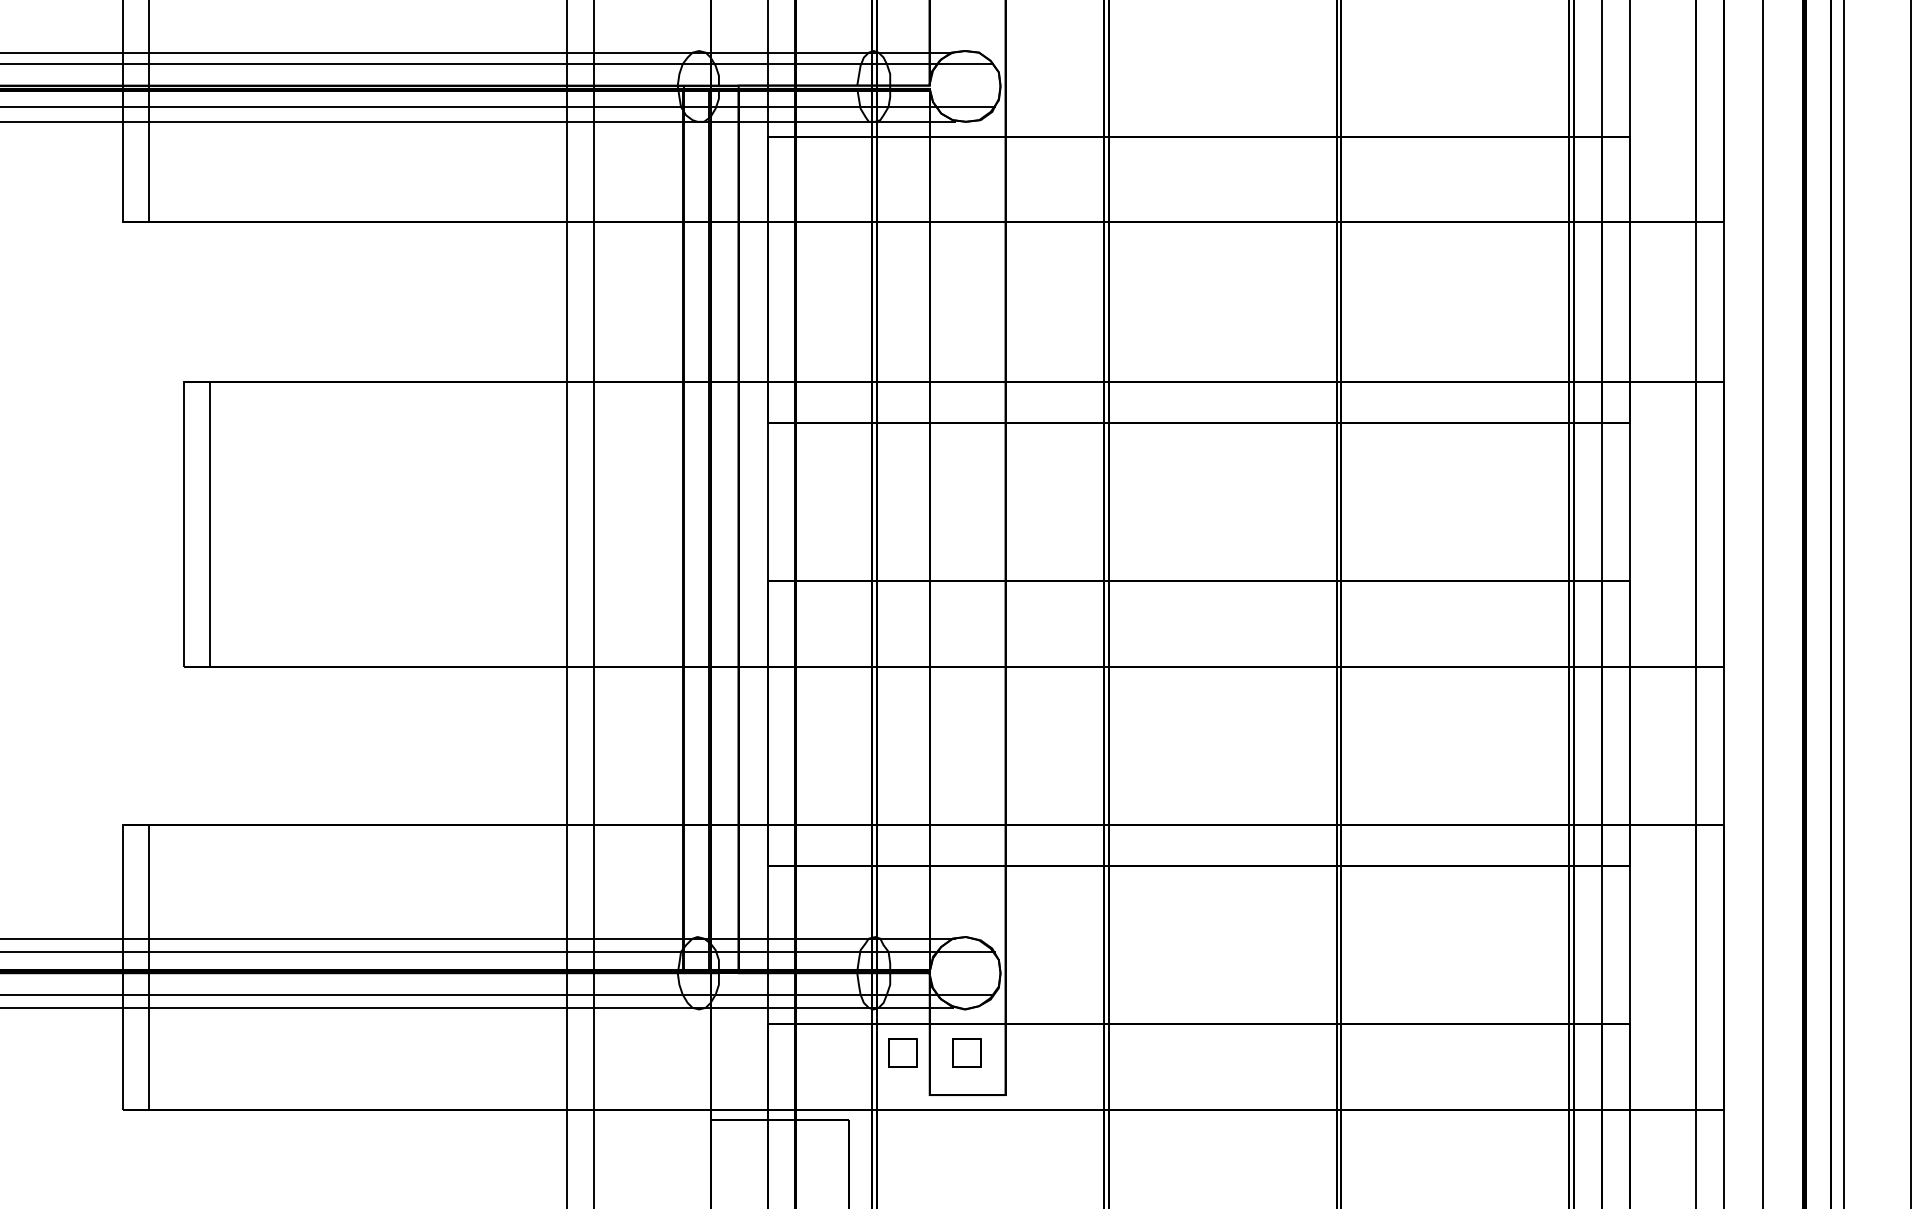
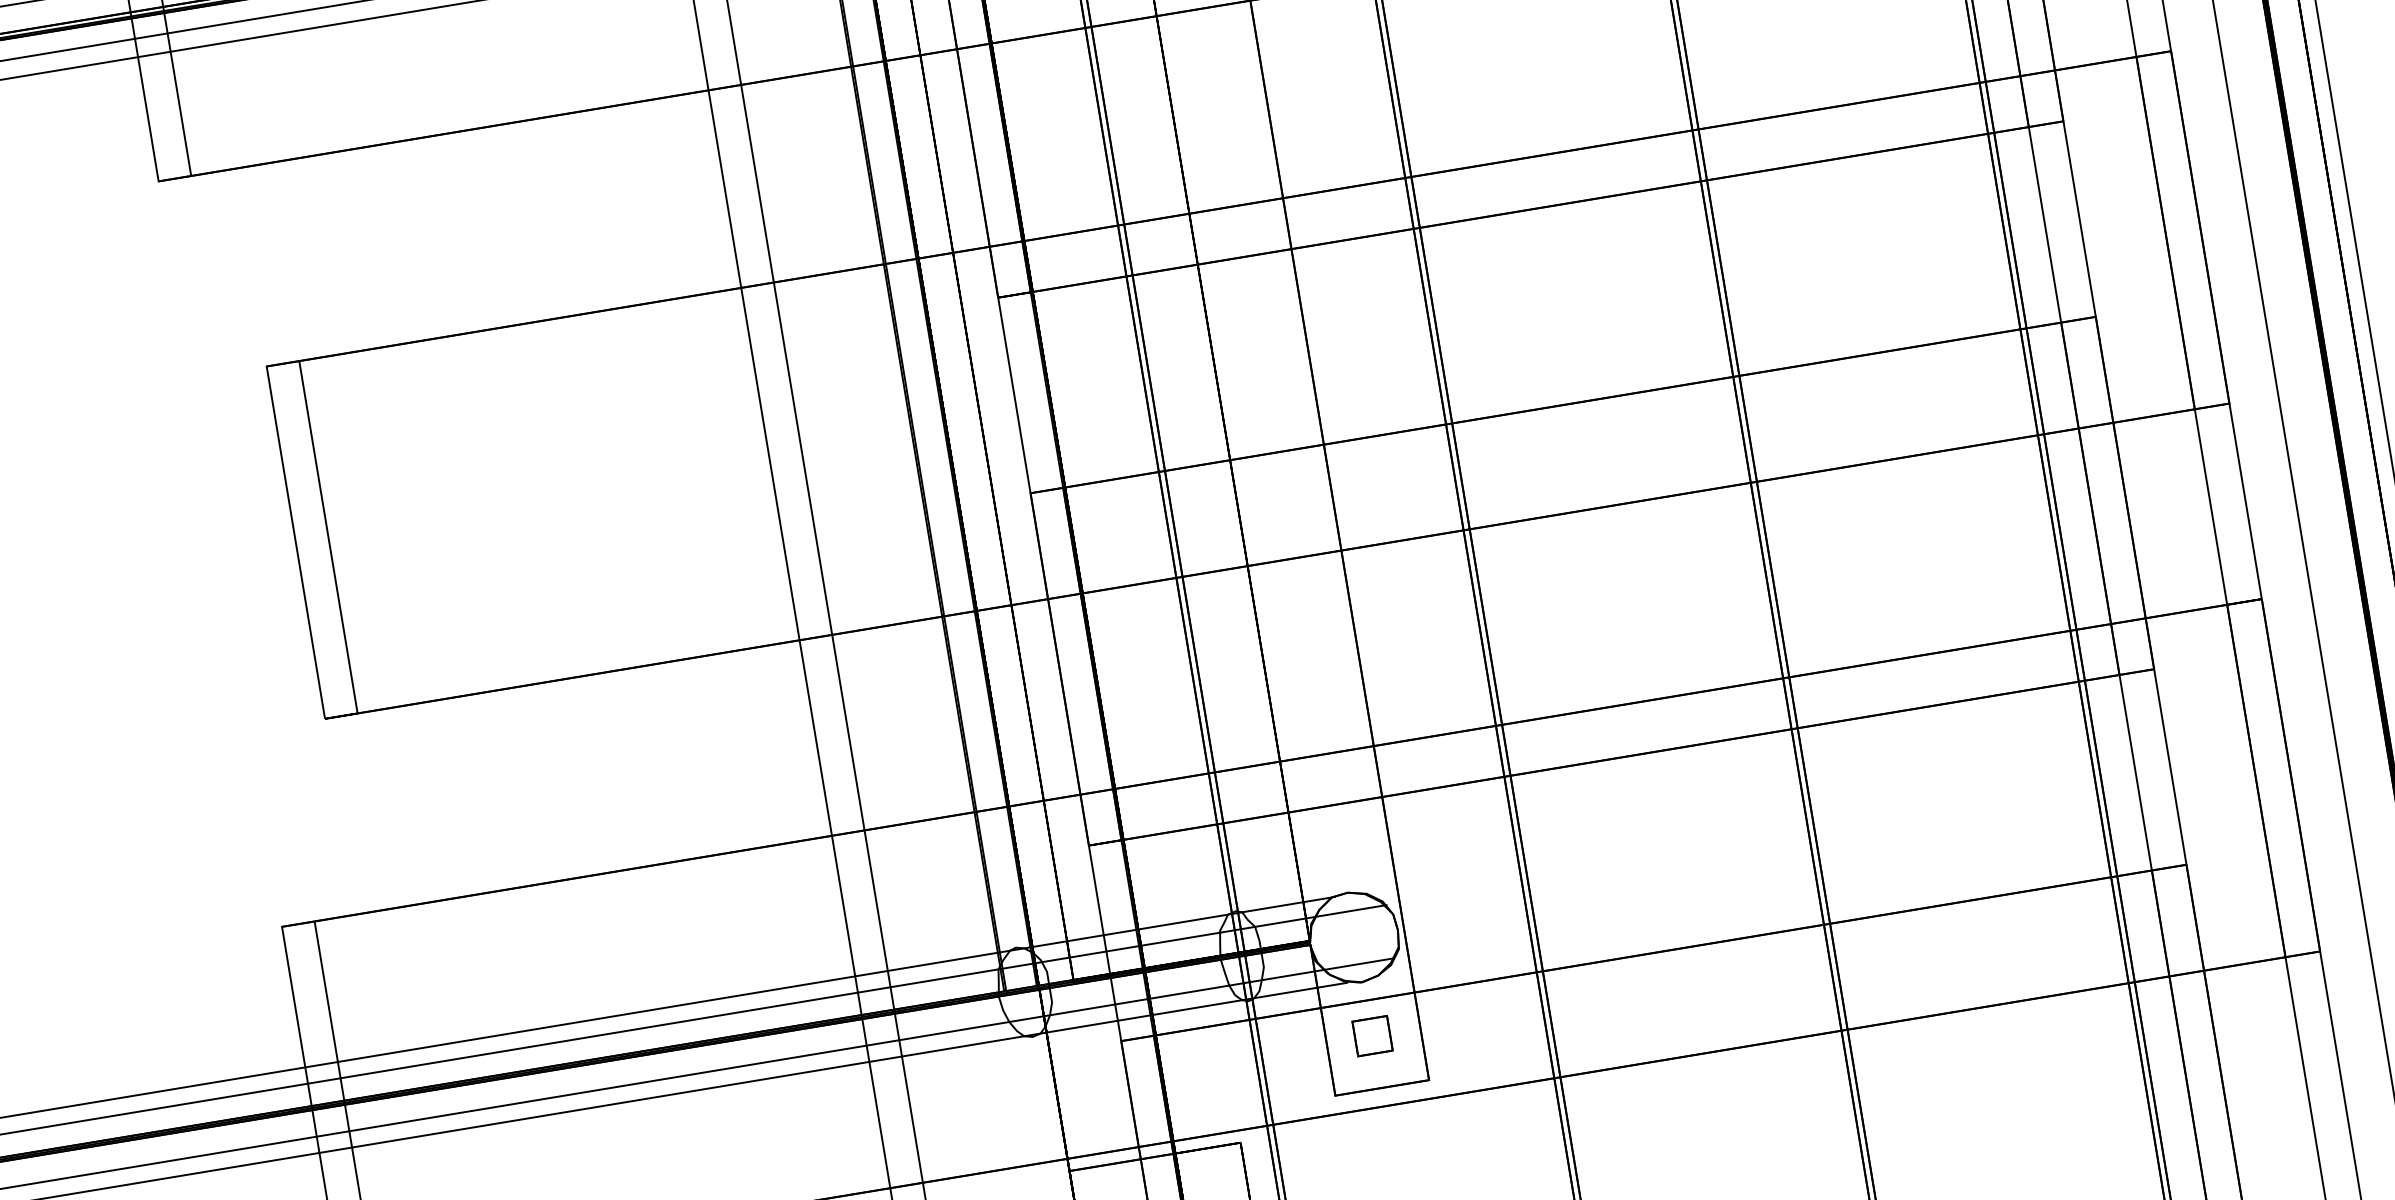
part: (902, 1052) -> (1292, 1048), removed

